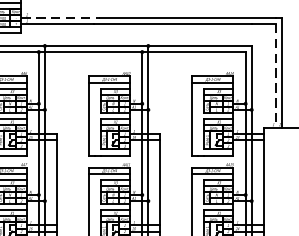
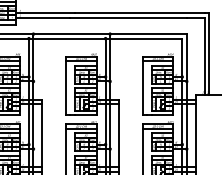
line: (61, 18) -> (45, 13), dashed -> solid
line: (275, 76) -> (204, 56), dashed -> solid

